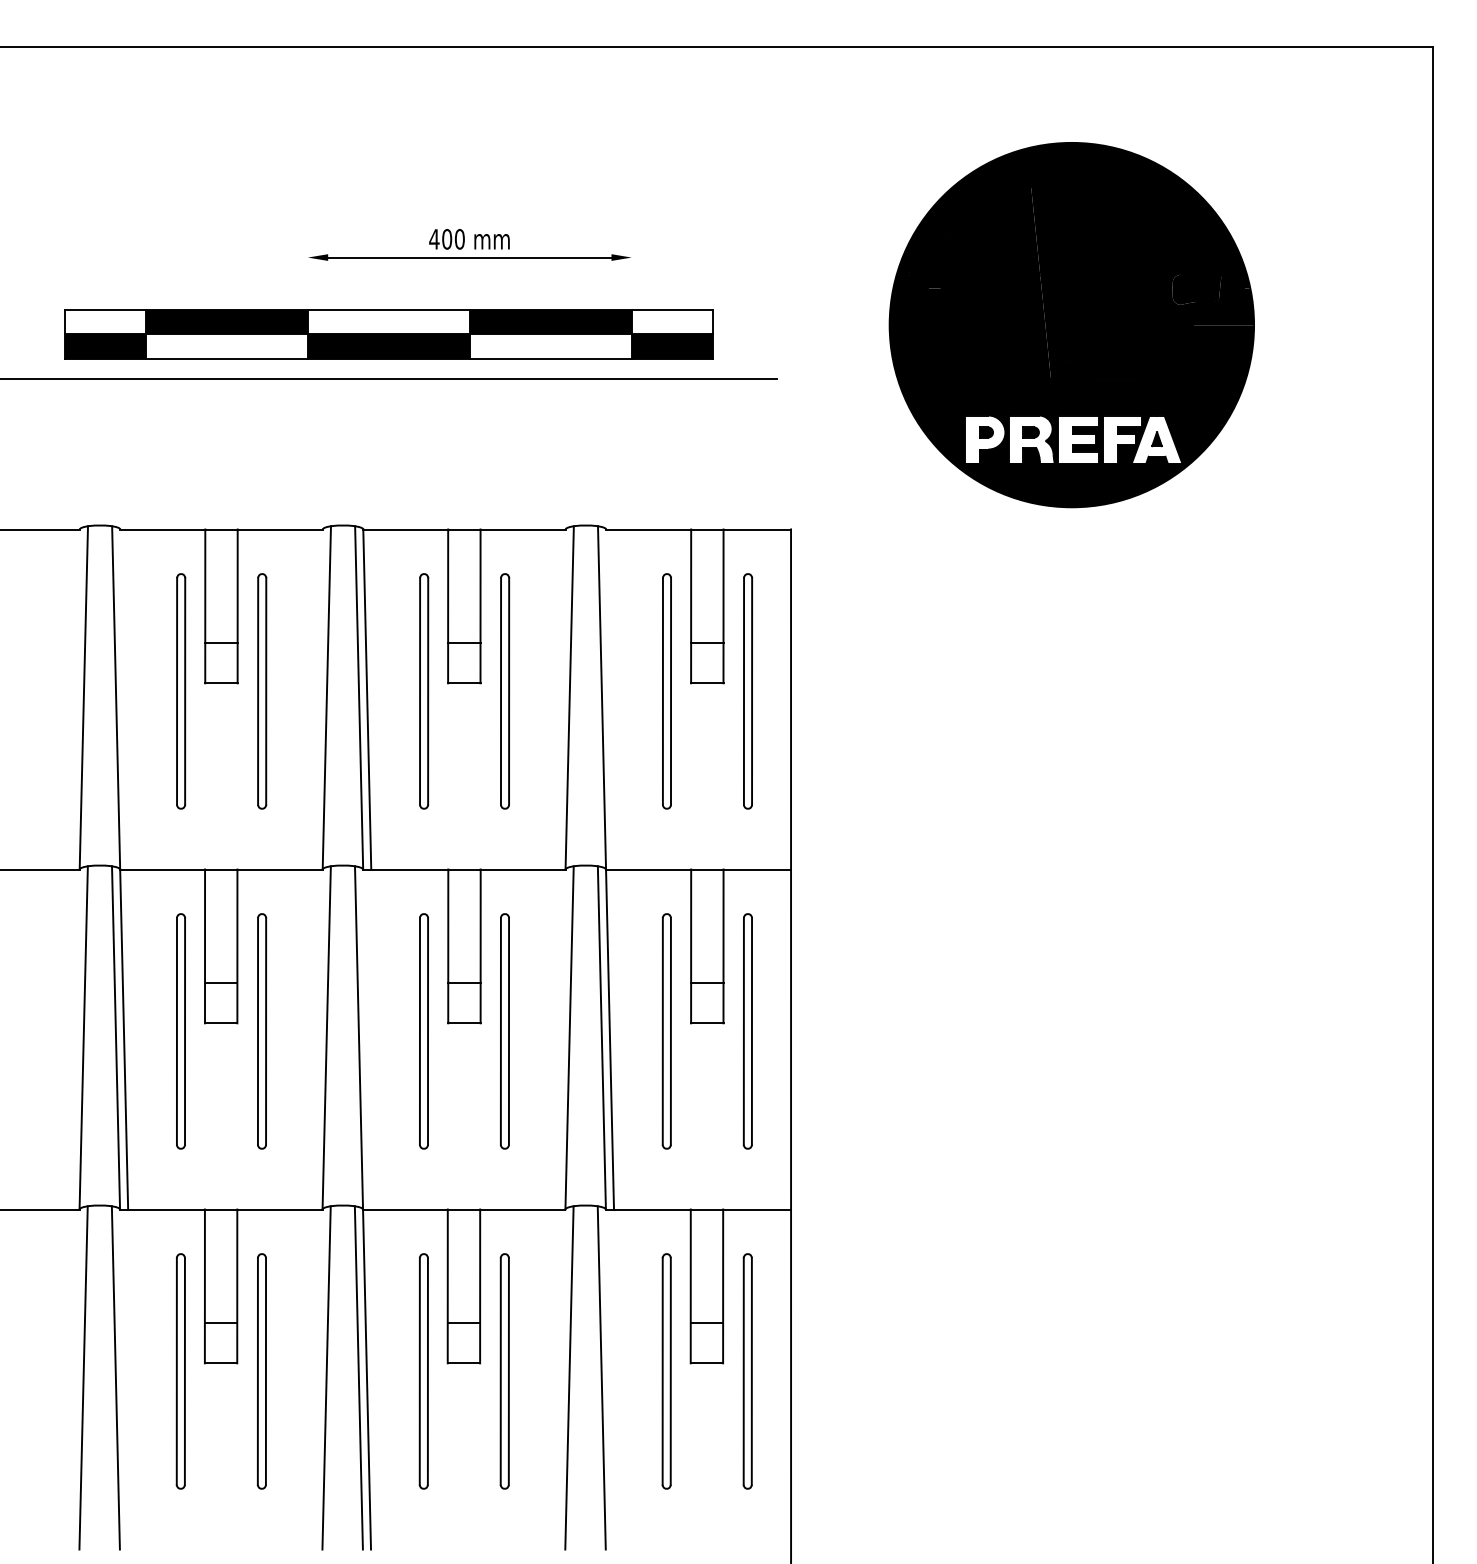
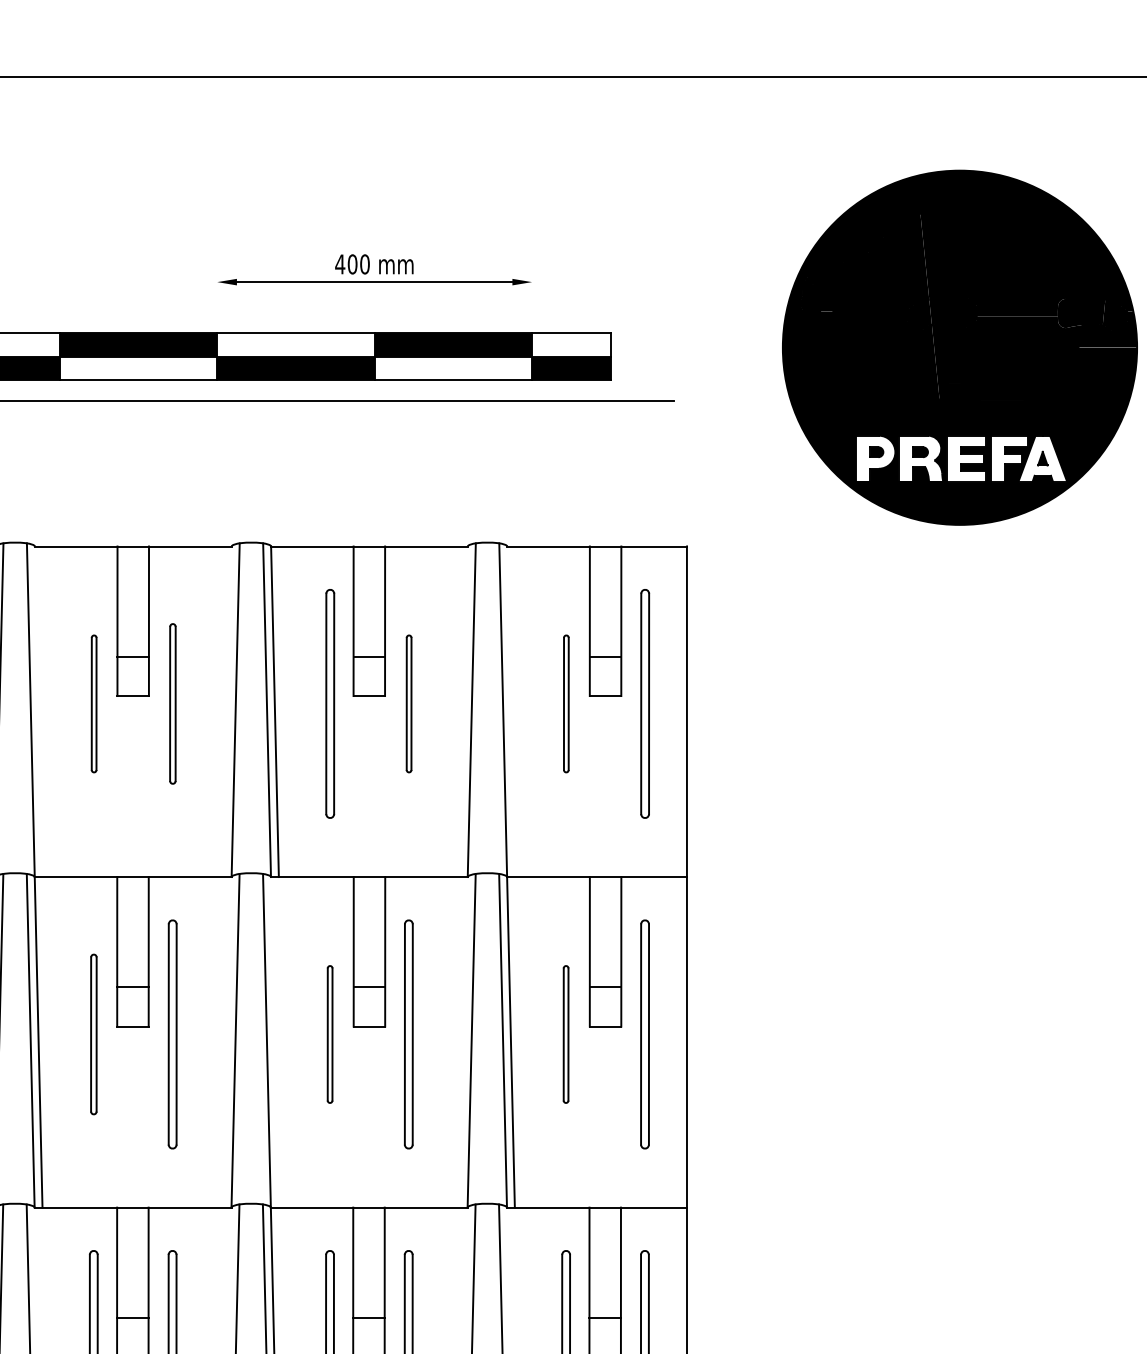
part: (181, 691) -> (94, 703), size x0.6
part: (262, 691) -> (173, 703), size x0.7
part: (505, 691) -> (409, 703), size x0.6
part: (666, 691) -> (565, 703), size x0.6
part: (180, 1031) -> (93, 1034), size x0.7
part: (423, 1031) -> (329, 1034), size x0.6
part: (666, 1031) -> (565, 1034), size x0.6

